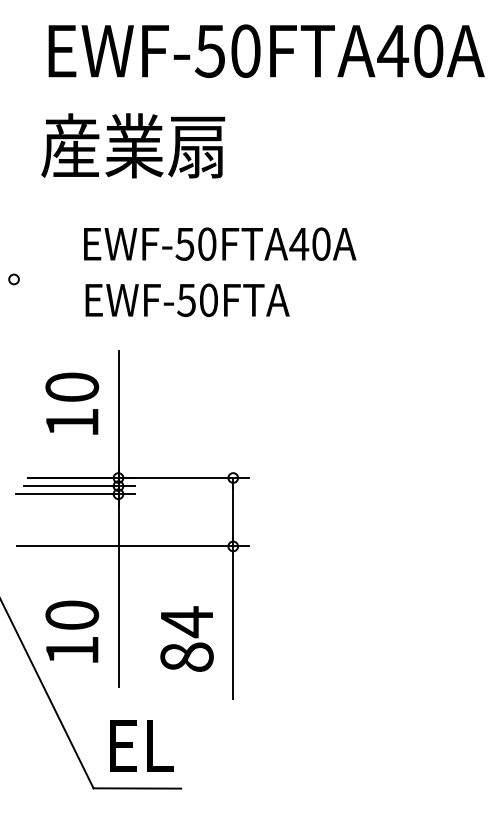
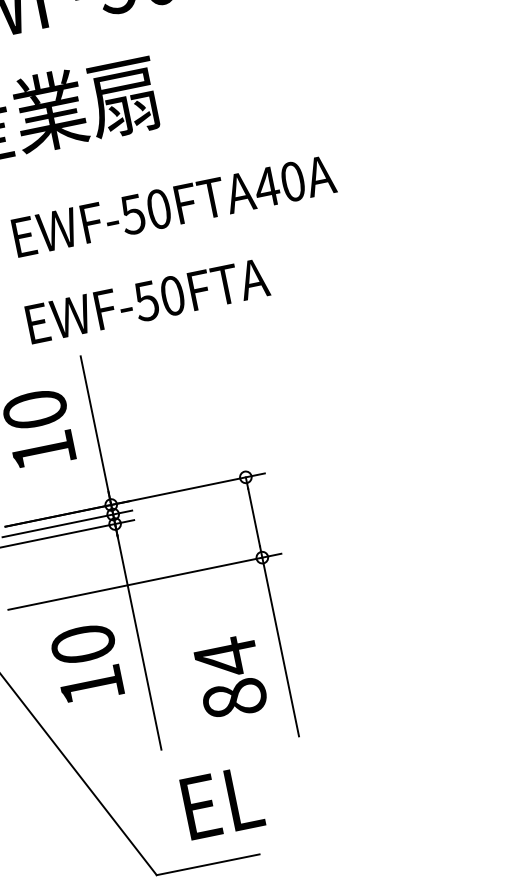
text: (187, 299) -> (147, 300), moved
text: (72, 631) -> (87, 663), moved
text: (141, 745) -> (222, 801), moved

